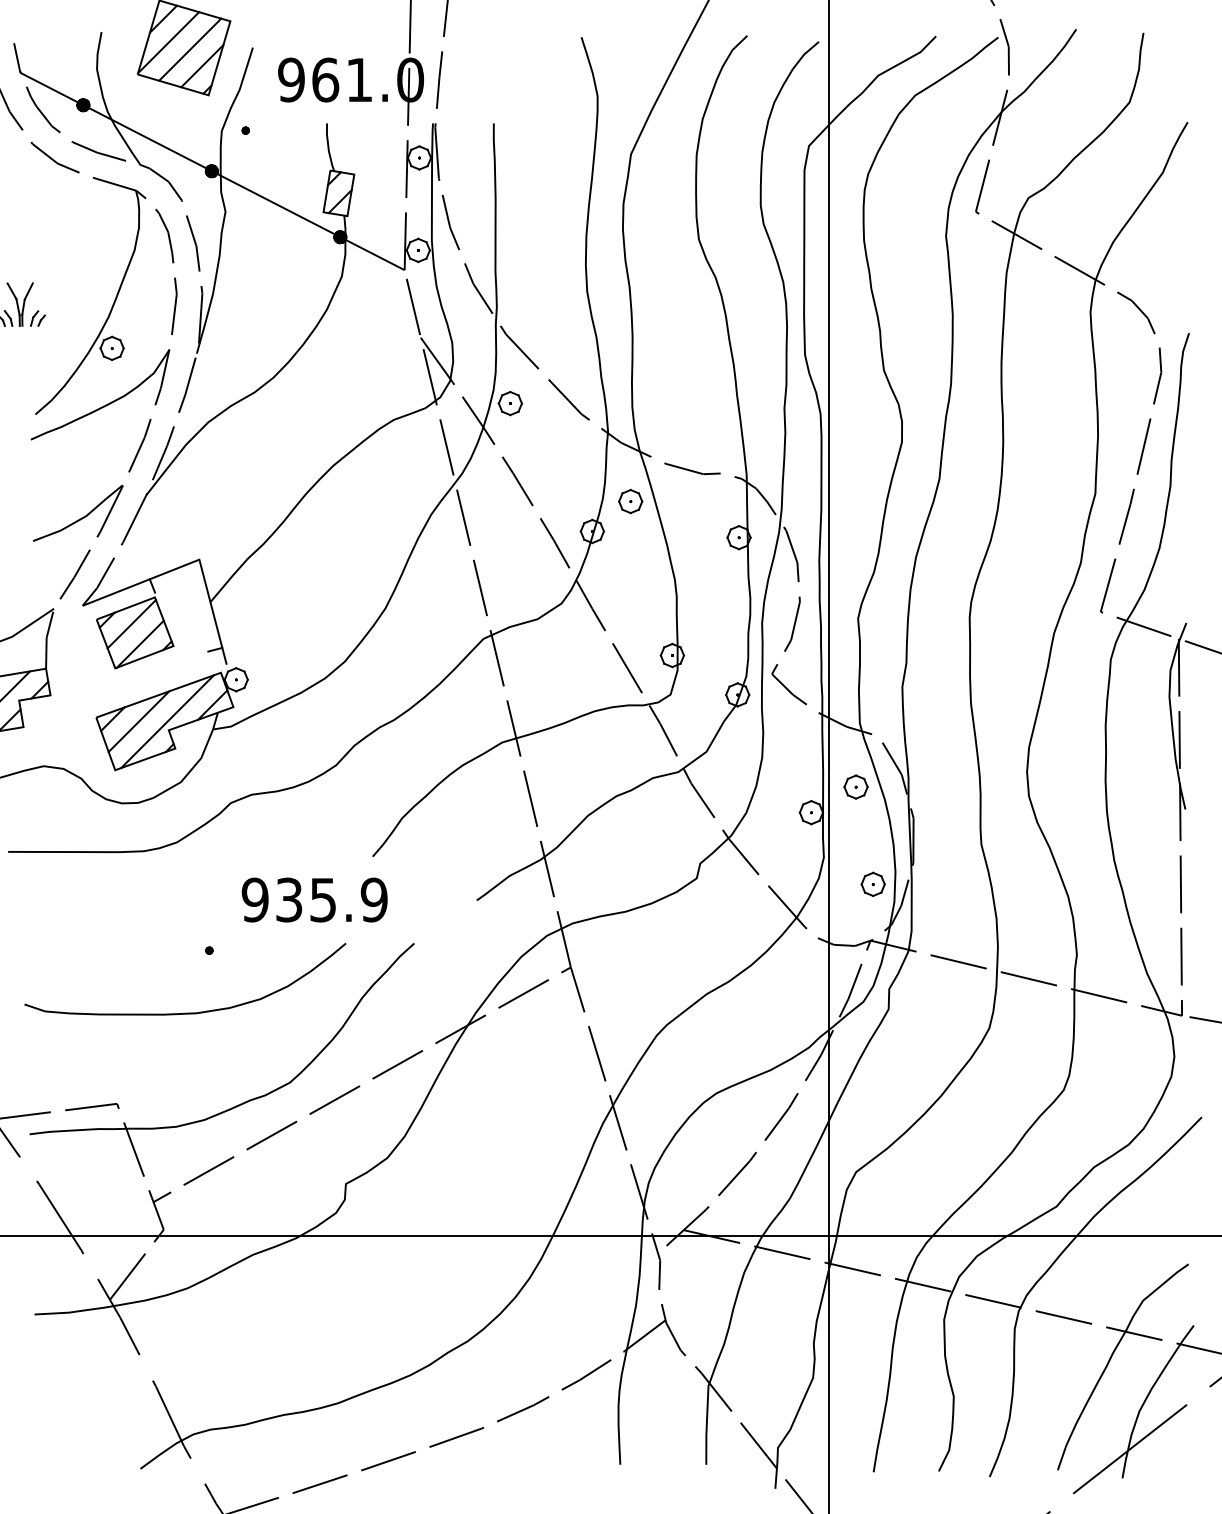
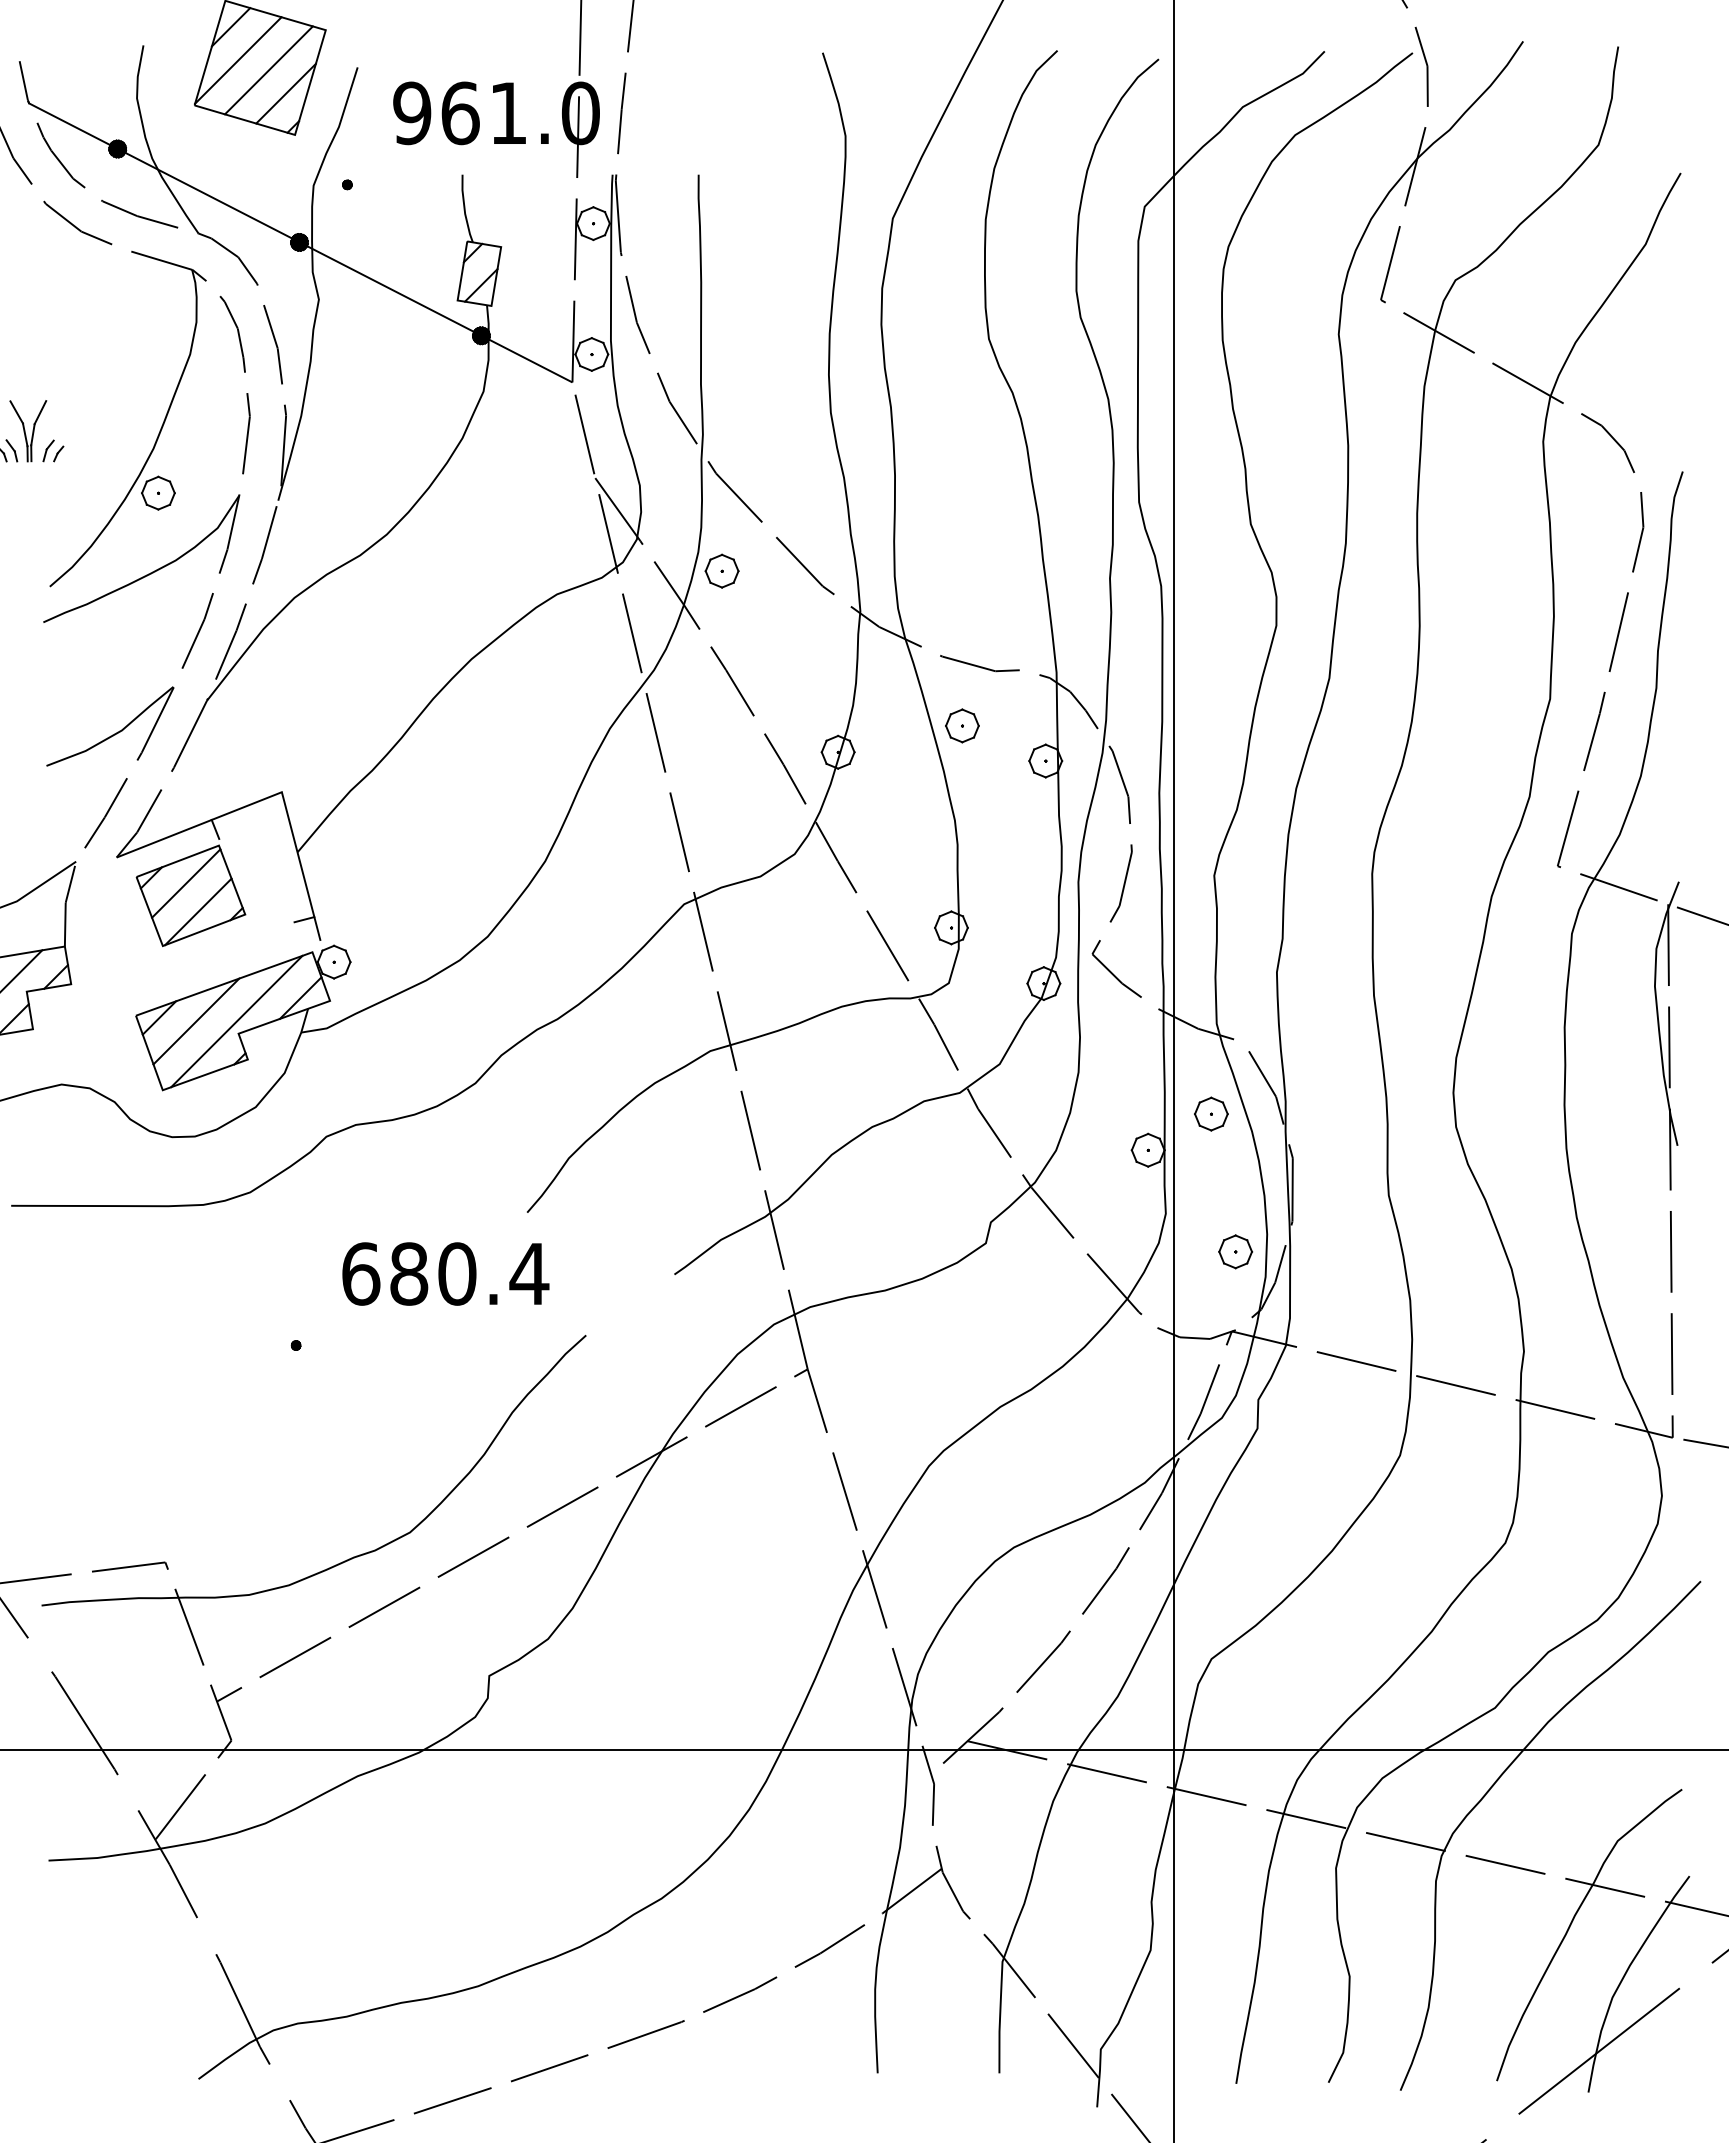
part: (630, 501) -> (962, 725), moved
text: (314, 899) -> (445, 1273), 935.9 -> 680.4
curve: (187, 1012) -> (264, 1433), removed

